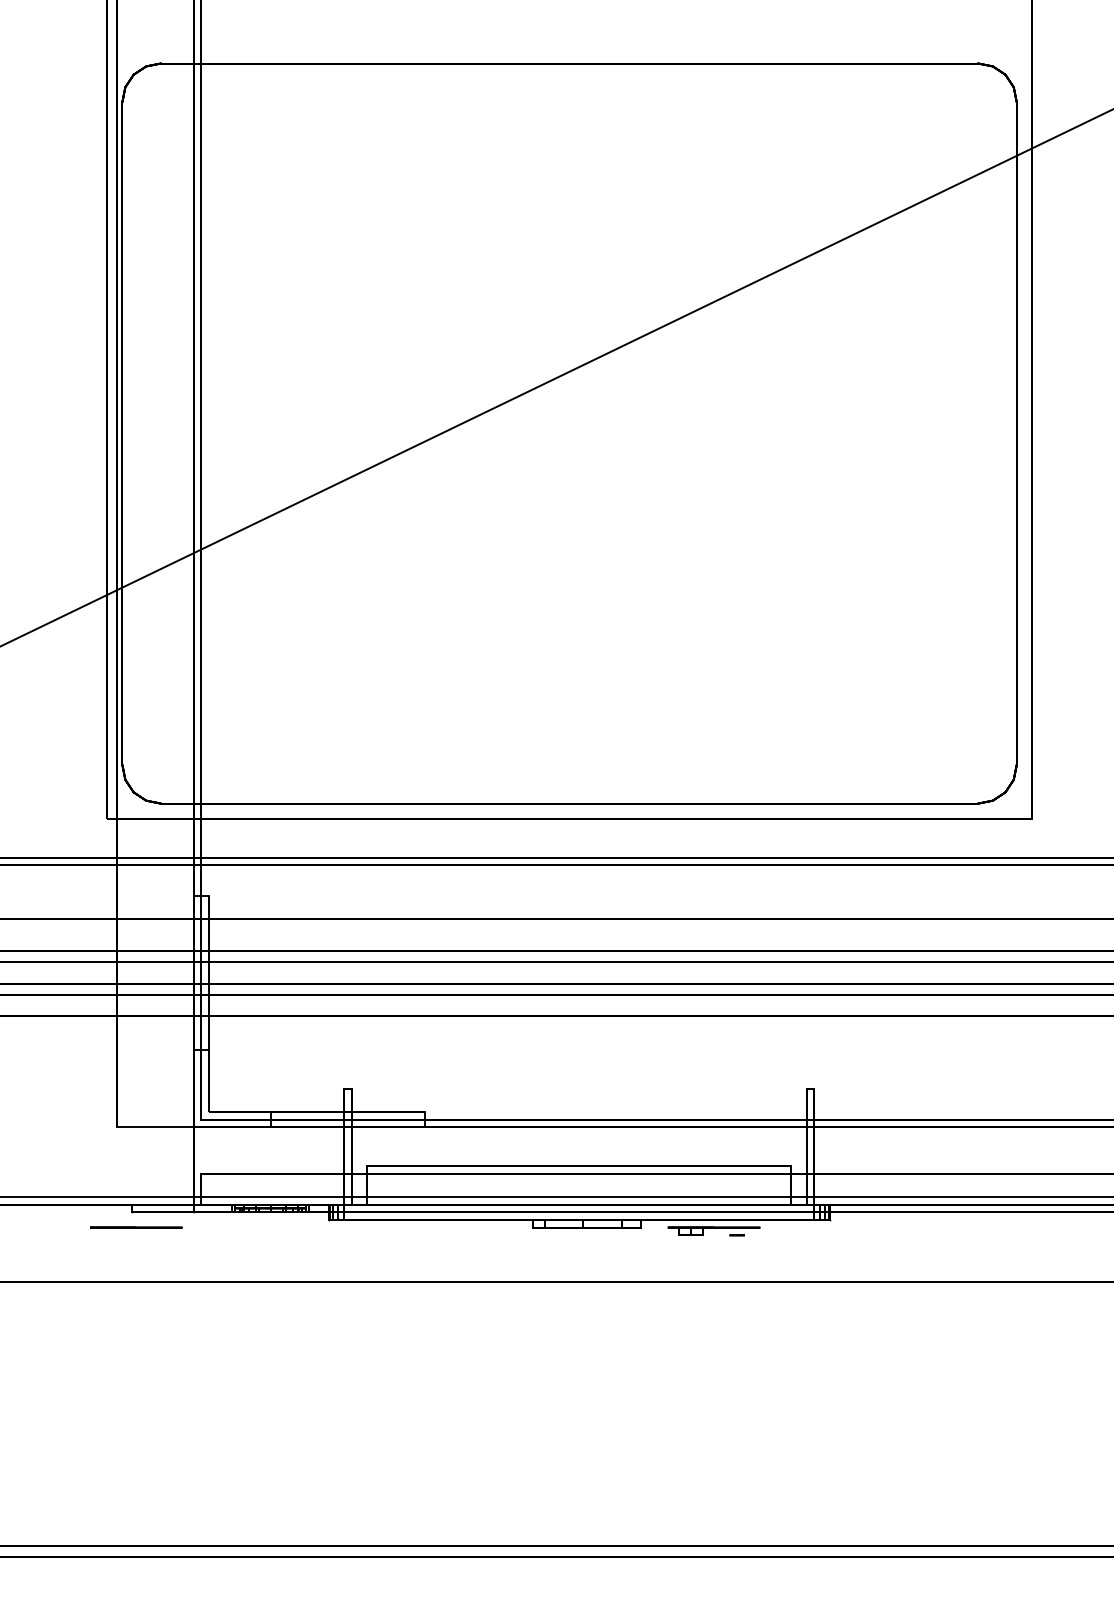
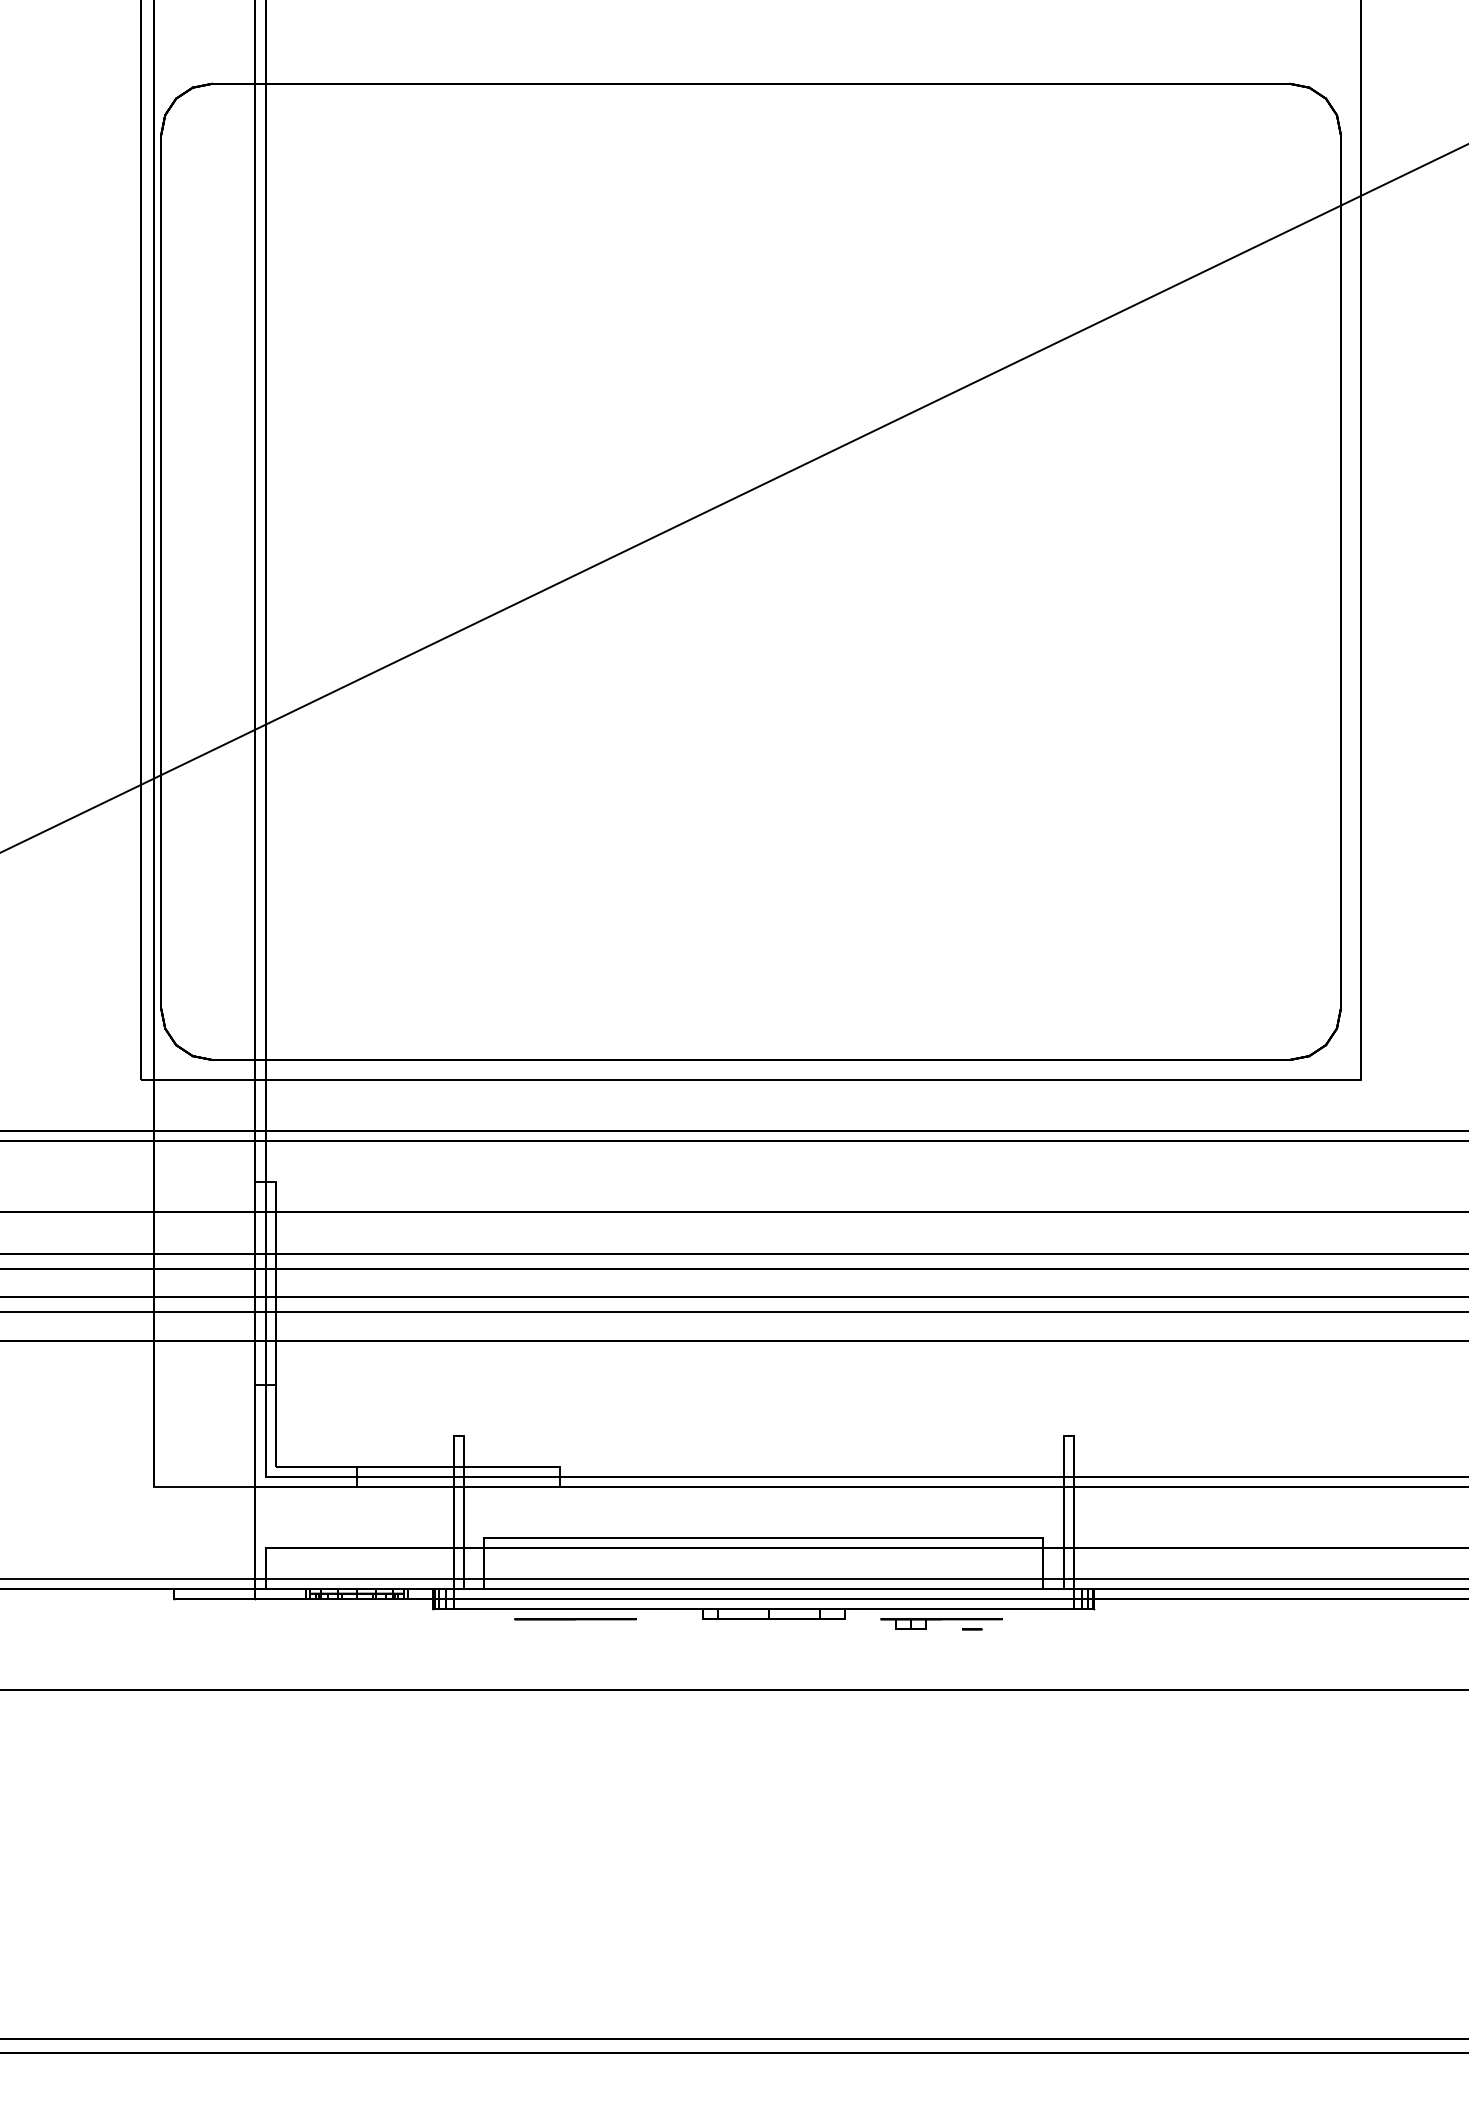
line: (136, 1227) -> (575, 1619), moved

